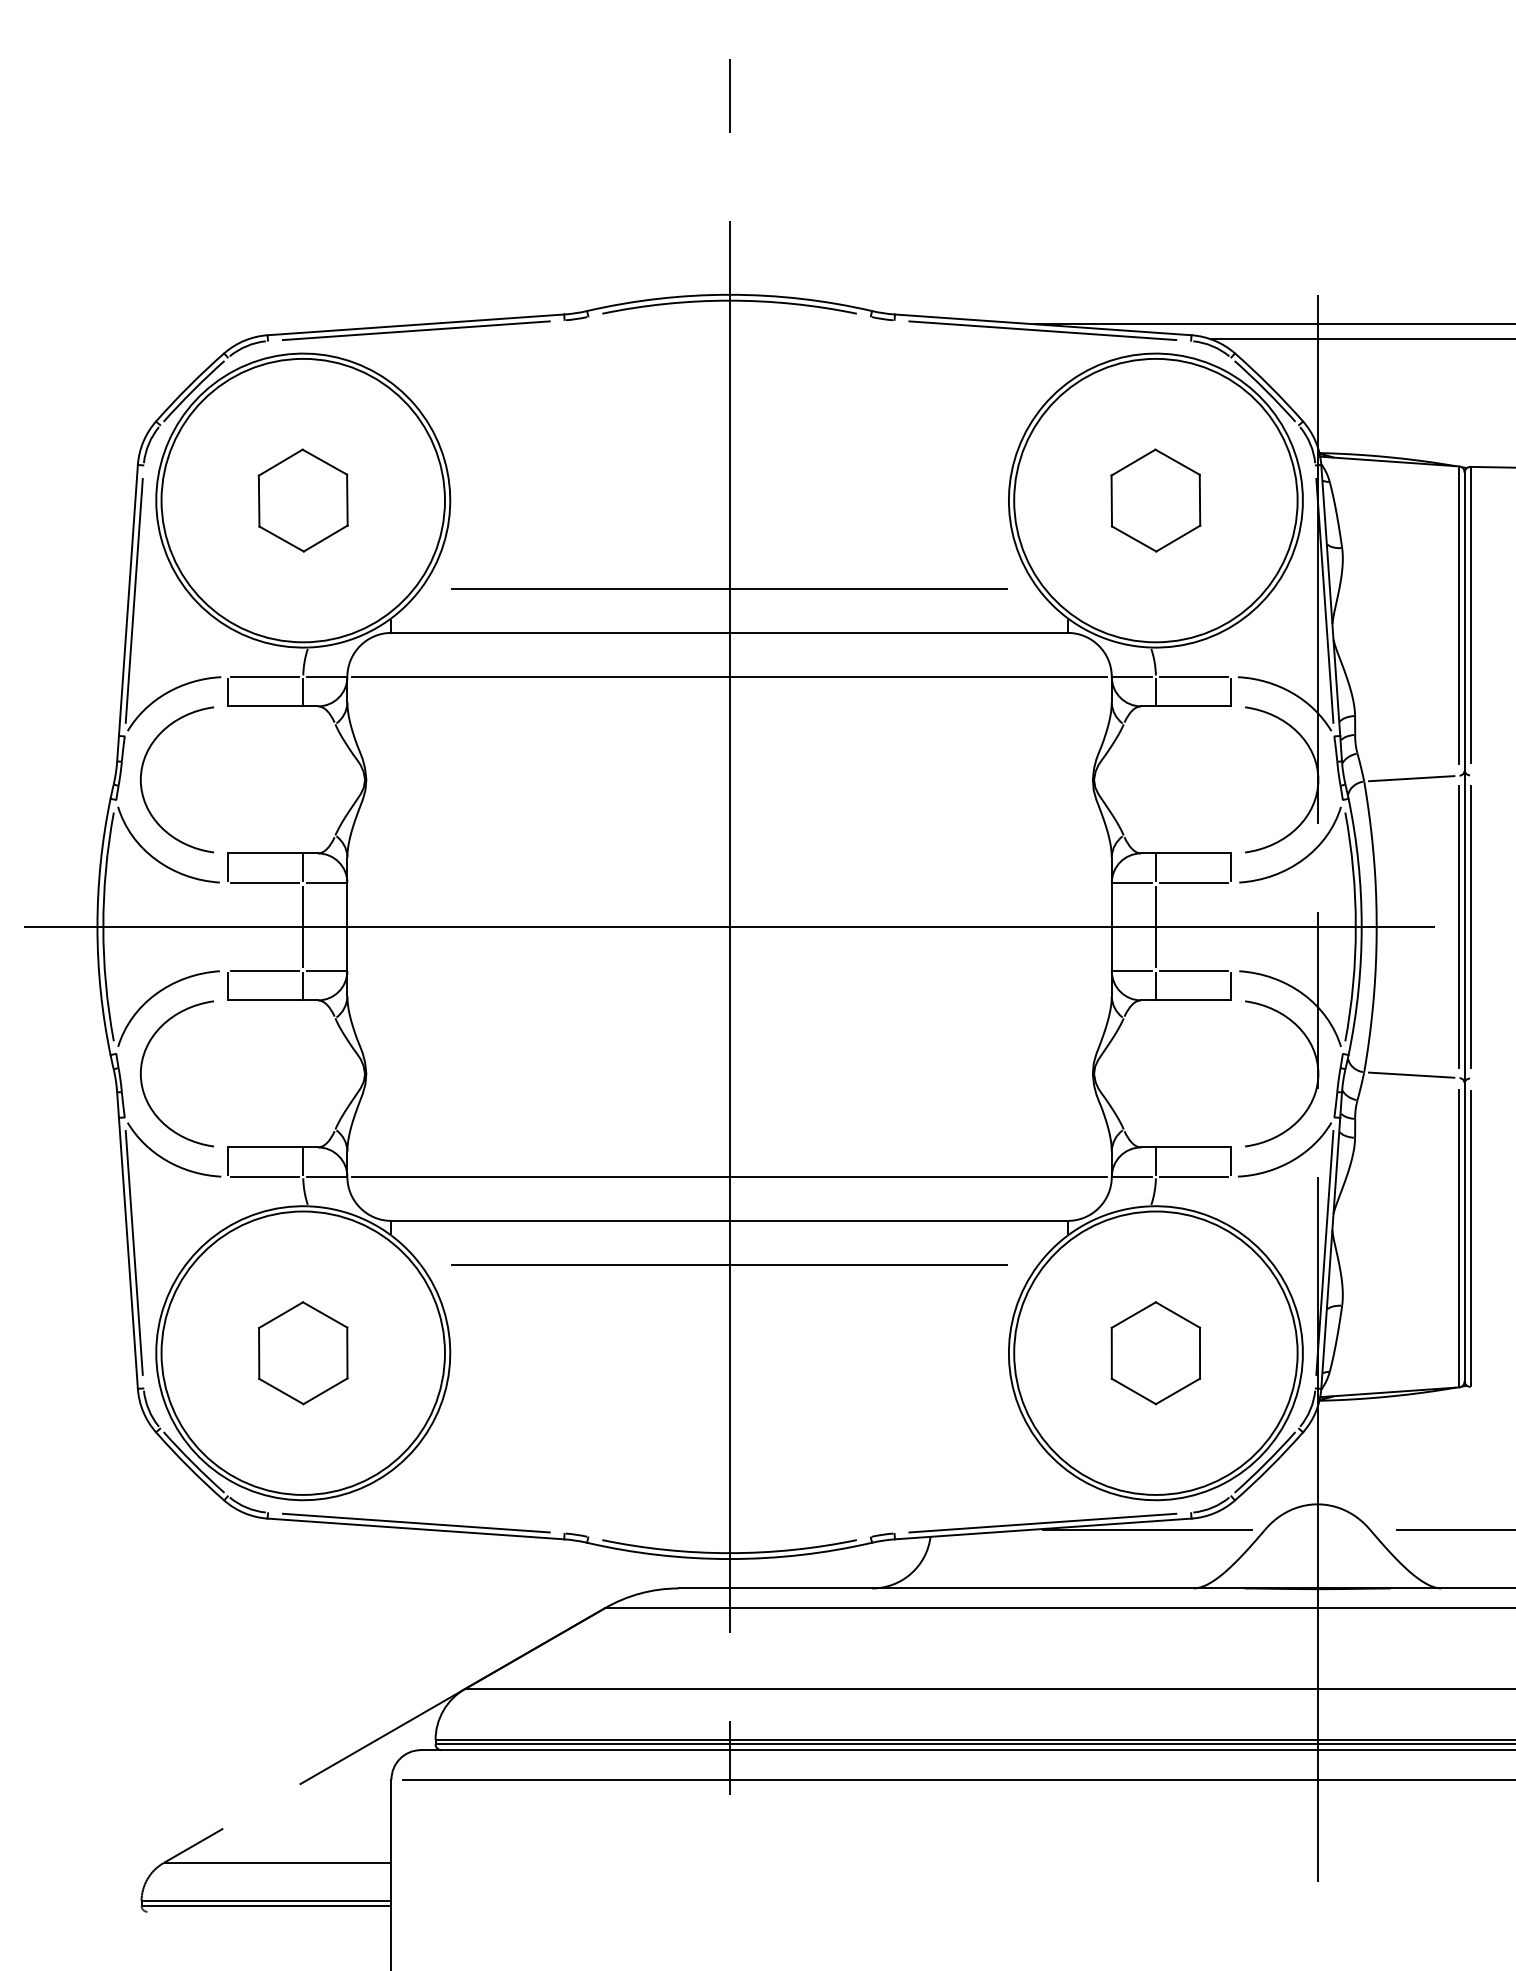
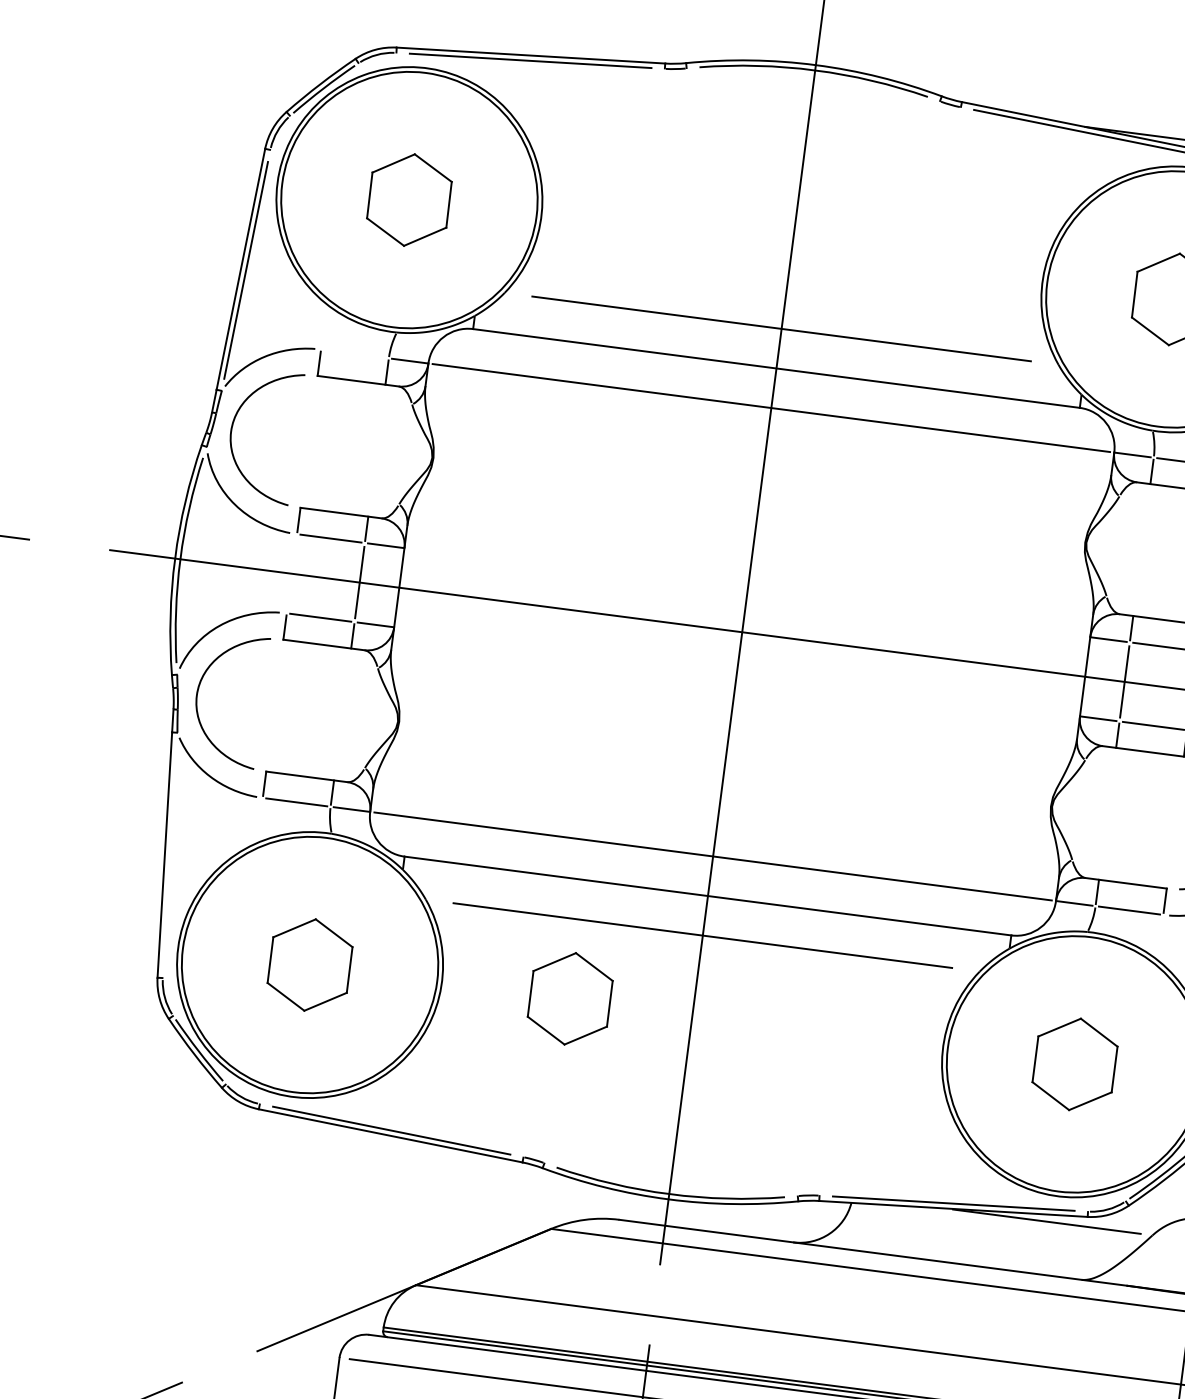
line: (265, 677) -> (354, 354), removed
line: (133, 1252) -> (169, 854), removed
part: (593, 1353) -> (570, 999), added

